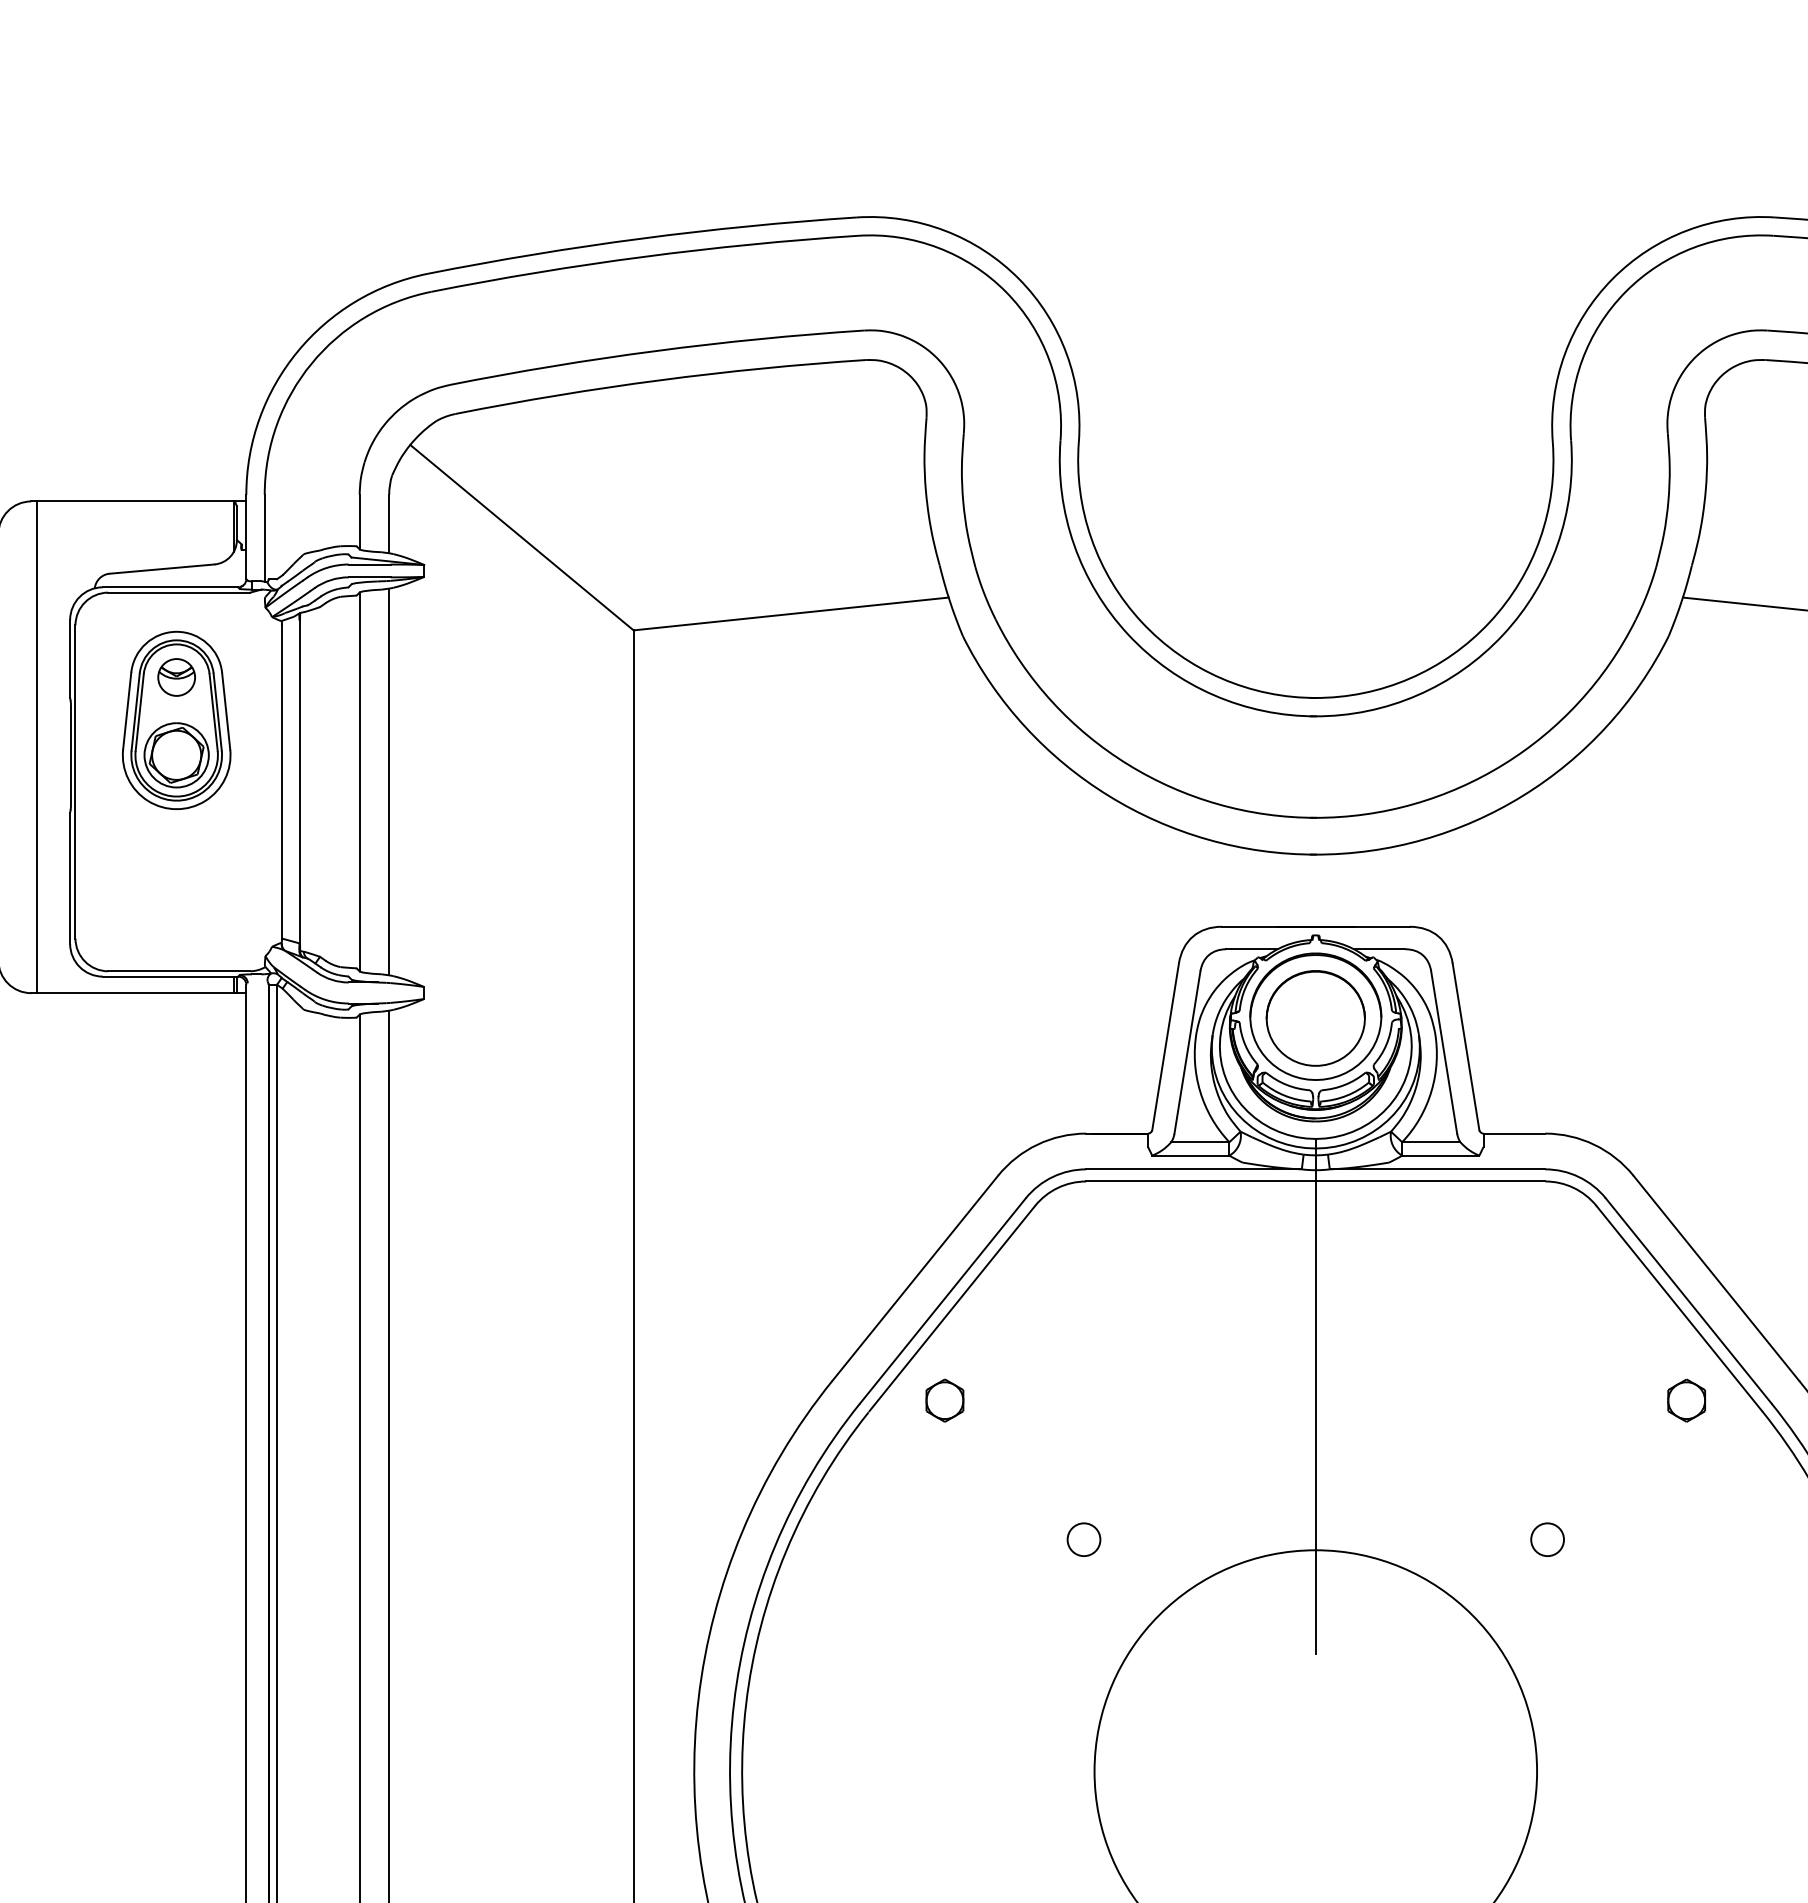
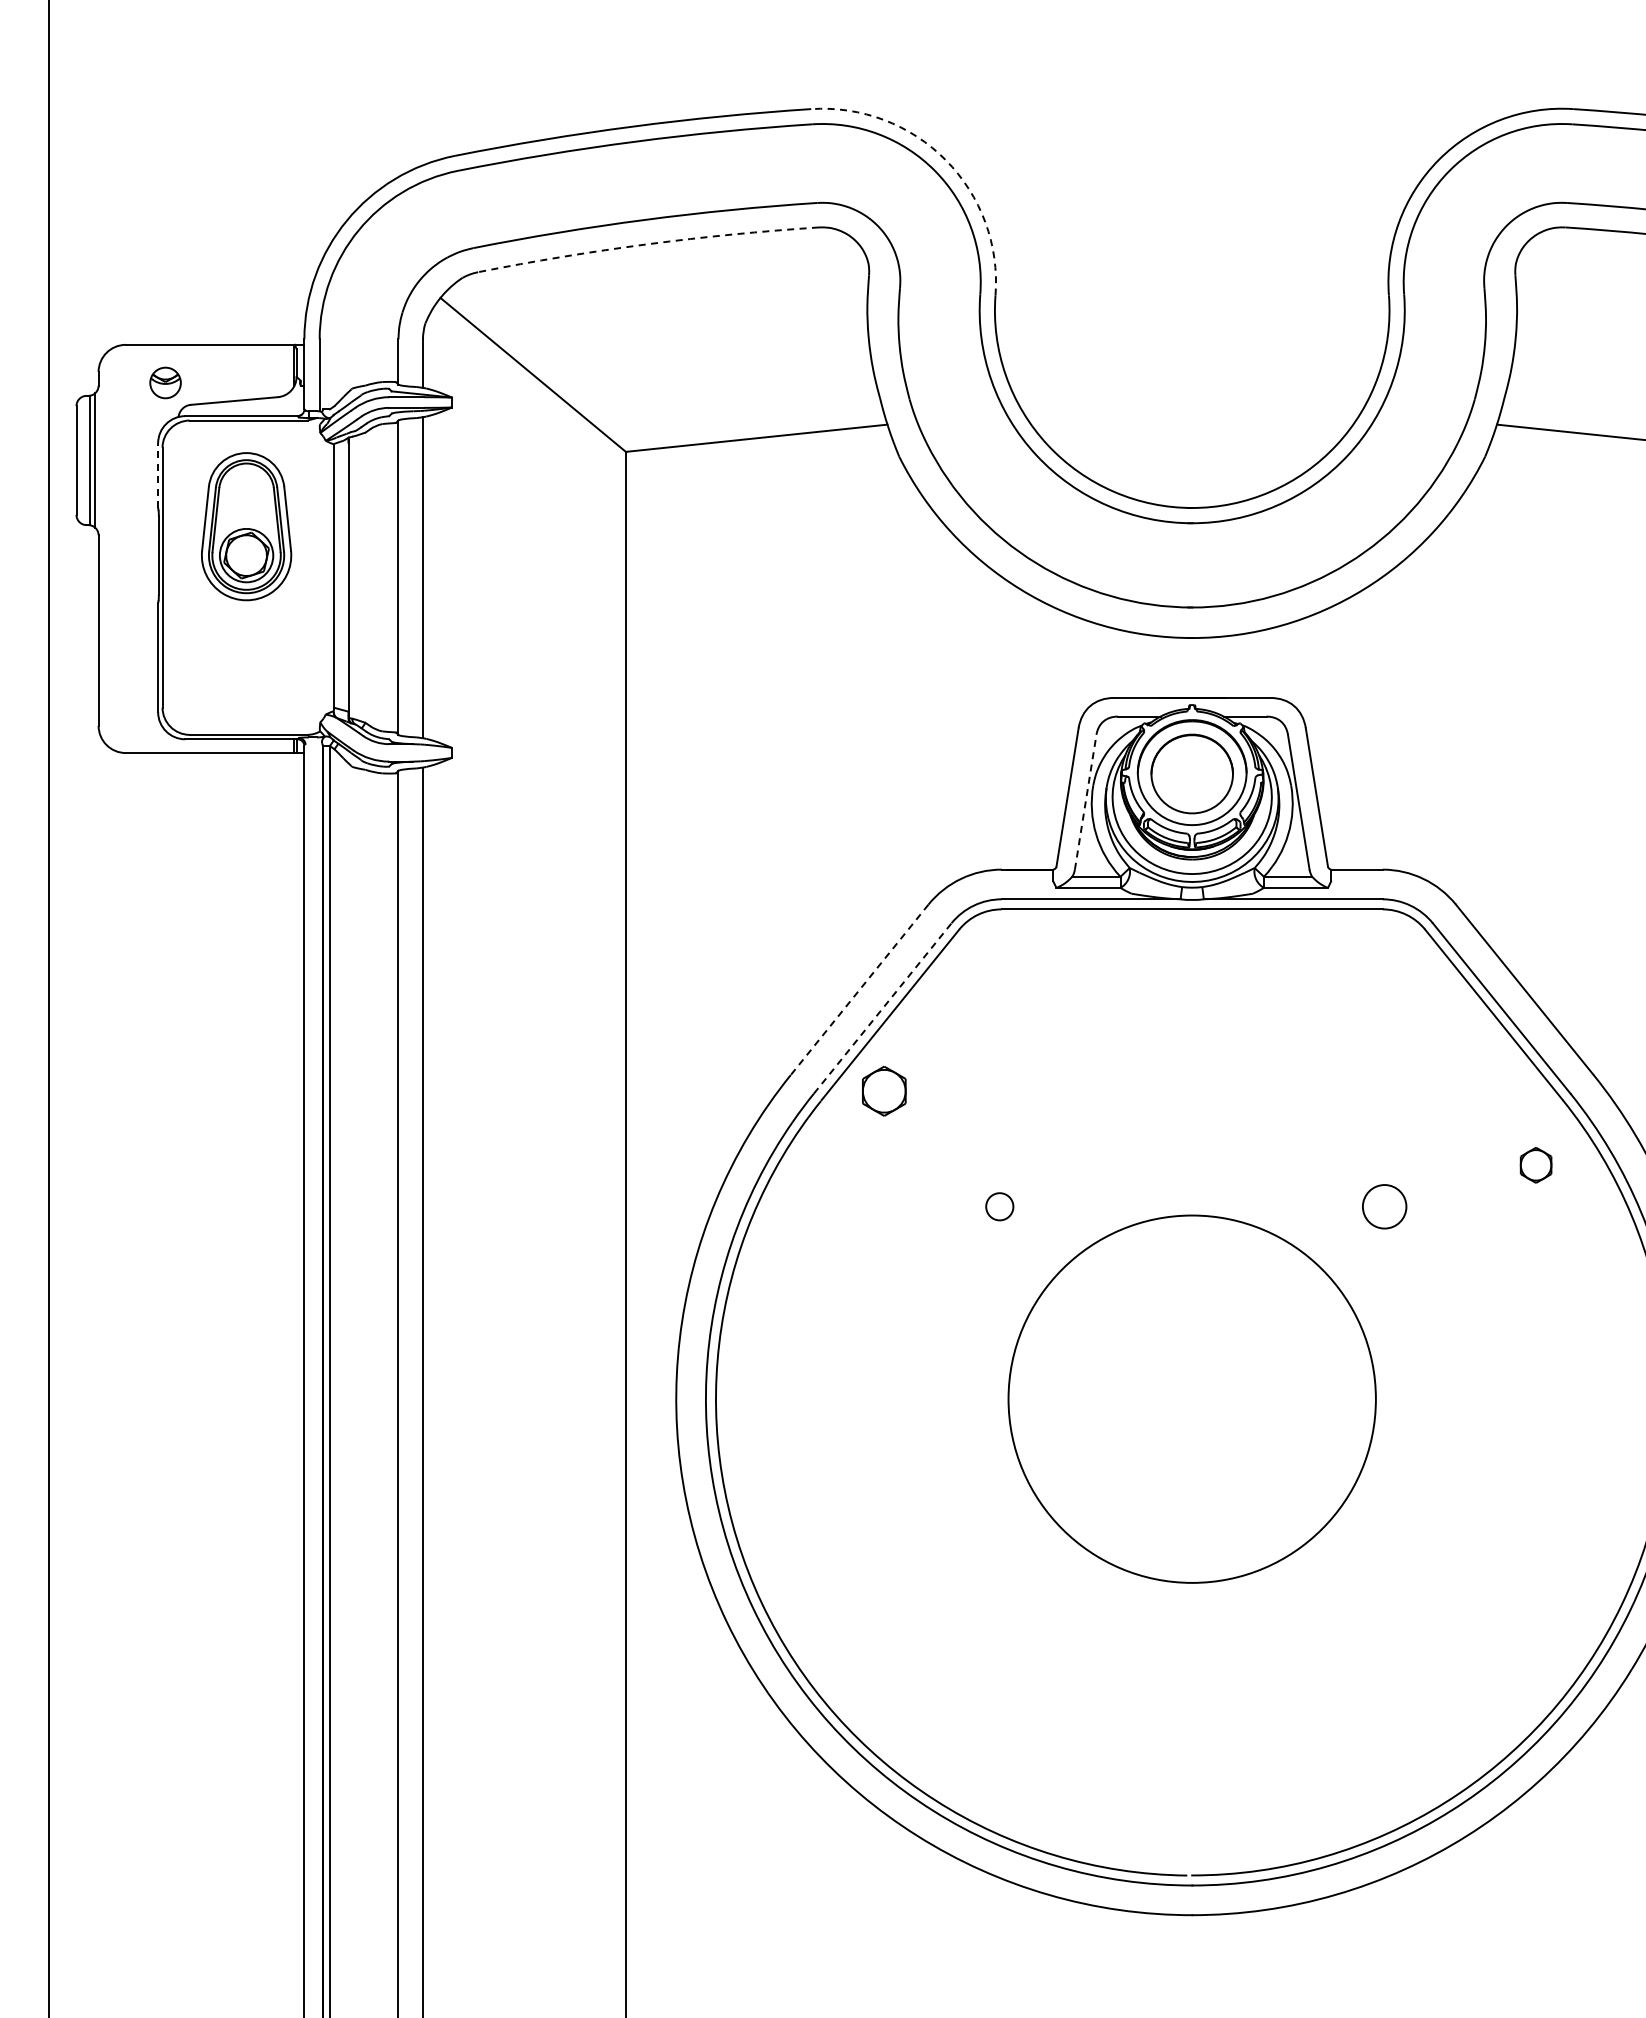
arc: (1018, 279) -> (945, 160), solid -> dashed
arc: (659, 380) -> (647, 244), solid -> dashed
line: (70, 658) -> (158, 475), solid -> dashed
part: (176, 676) -> (165, 382), moved
line: (36, 746) -> (130, 548), removed
line: (1187, 1051) -> (1085, 801), solid -> dashed
line: (915, 1279) -> (859, 990), solid -> dashed
line: (943, 1300) -> (883, 1008), solid -> dashed
line: (1316, 1396) -> (1192, 1087), removed
part: (945, 1400) -> (884, 1091), size x1.4
part: (1685, 1400) -> (1535, 1165), moved
circle: (1547, 1539) -> (1384, 1206), size x1.6

